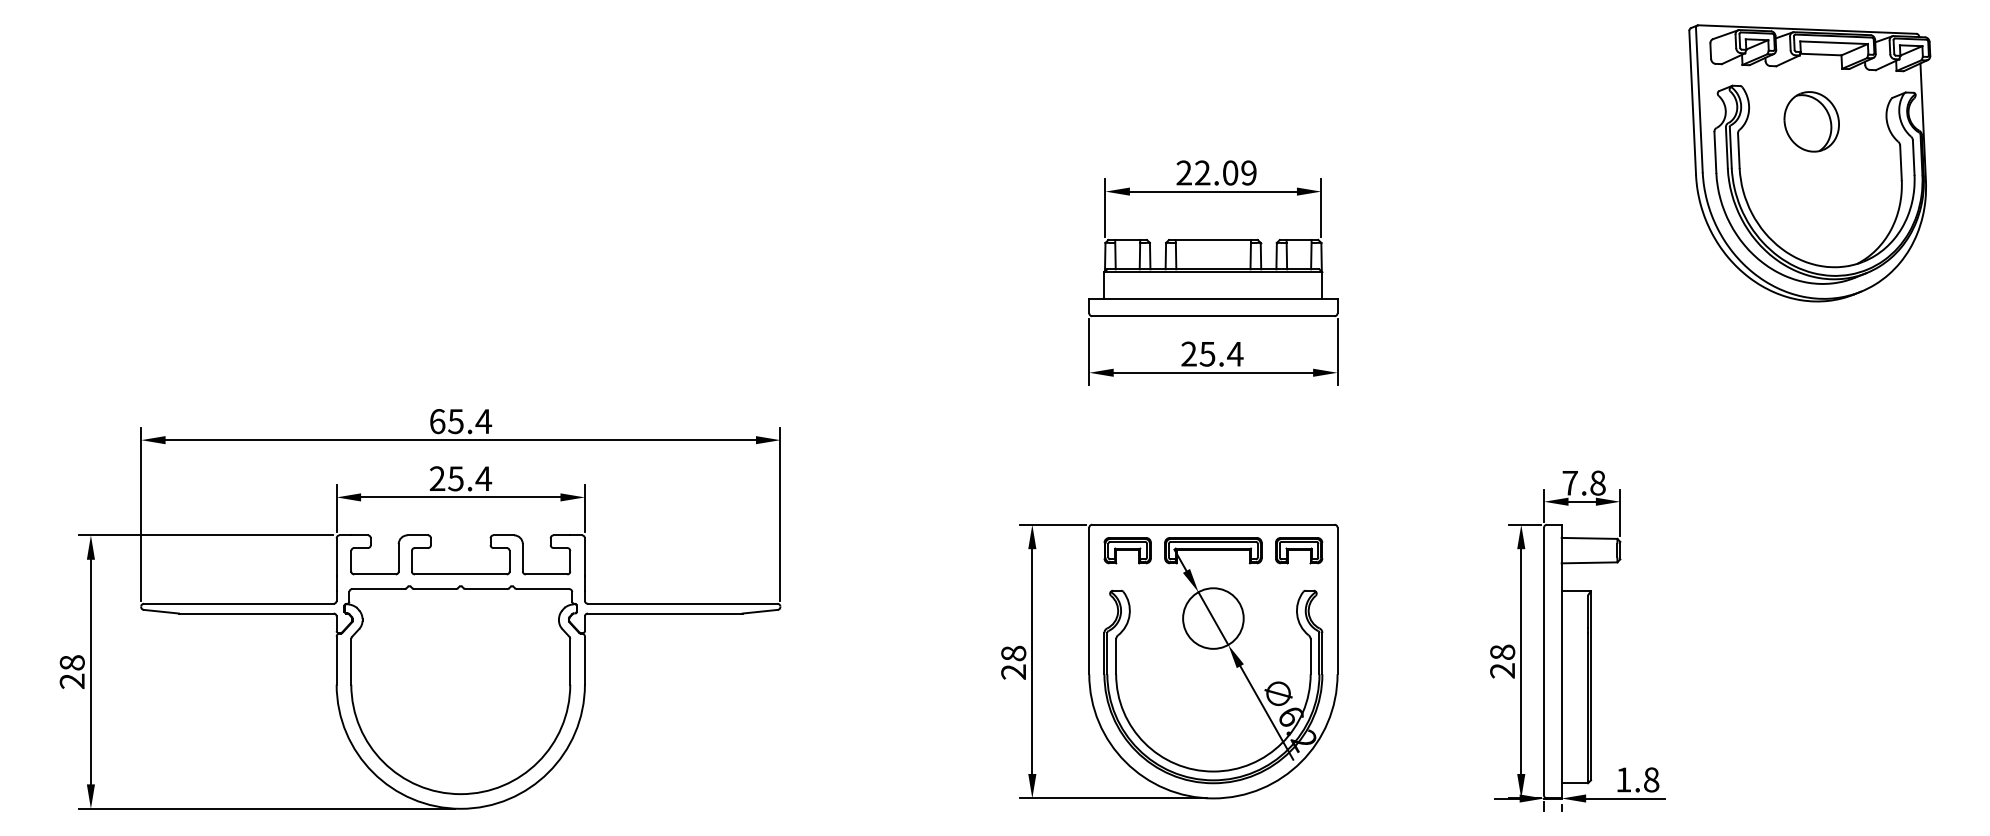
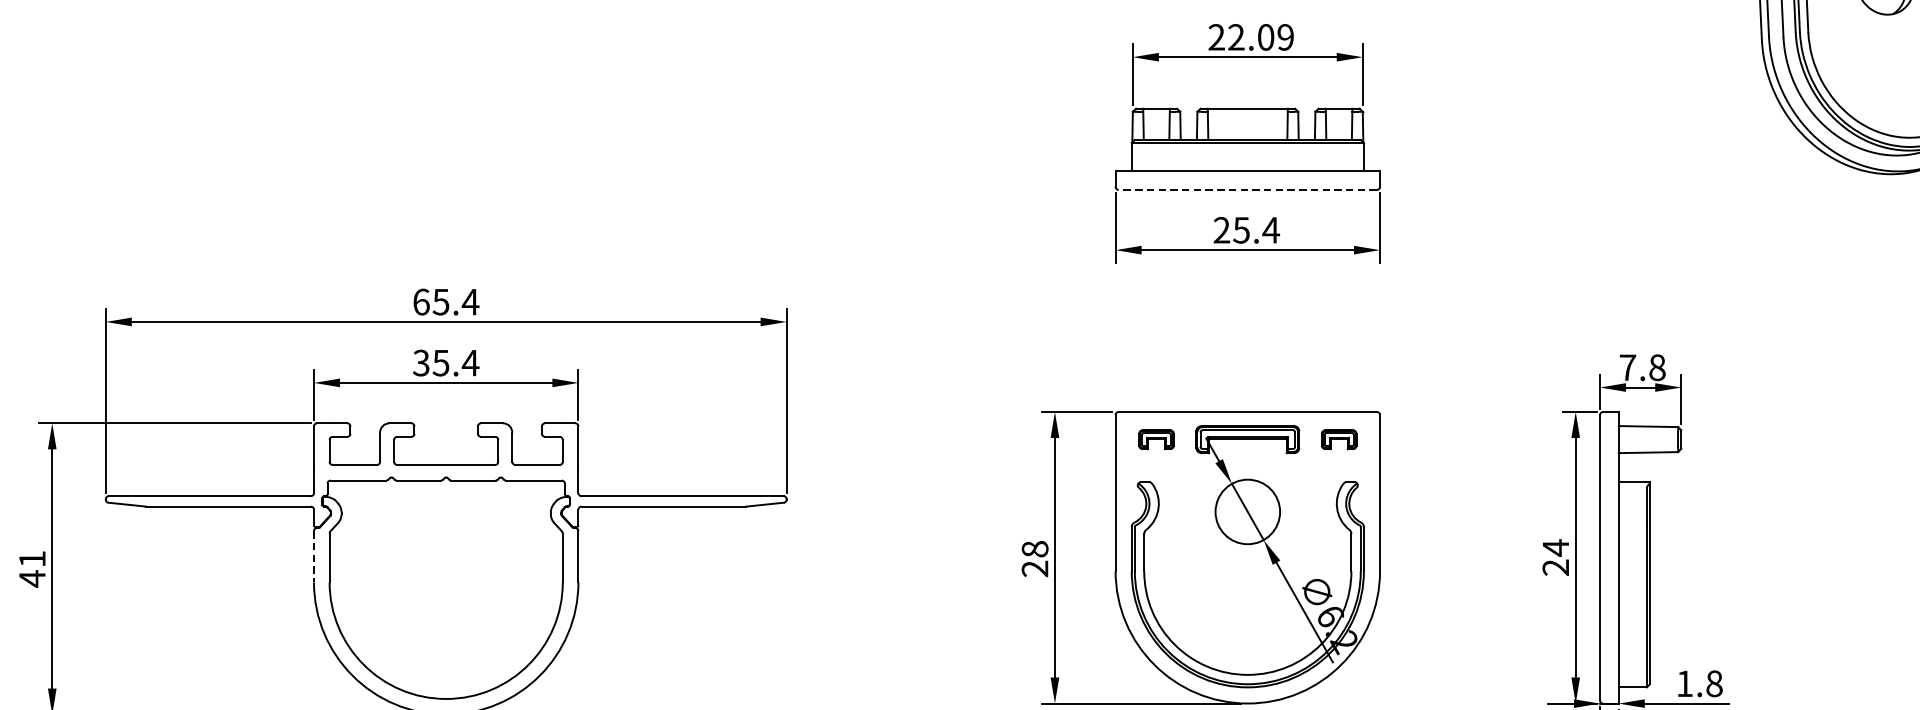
line: (1212, 316) -> (1246, 190), solid -> dashed
text: (437, 478) -> (421, 362), 25.4 -> 35.4
part: (1127, 550) -> (1156, 439), size x0.7
part: (1299, 550) -> (1339, 439), size x0.7
text: (1502, 652) -> (1555, 548), 28 -> 24
line: (336, 661) -> (313, 557), solid -> dashed
text: (71, 672) -> (31, 569), 28 -> 41

